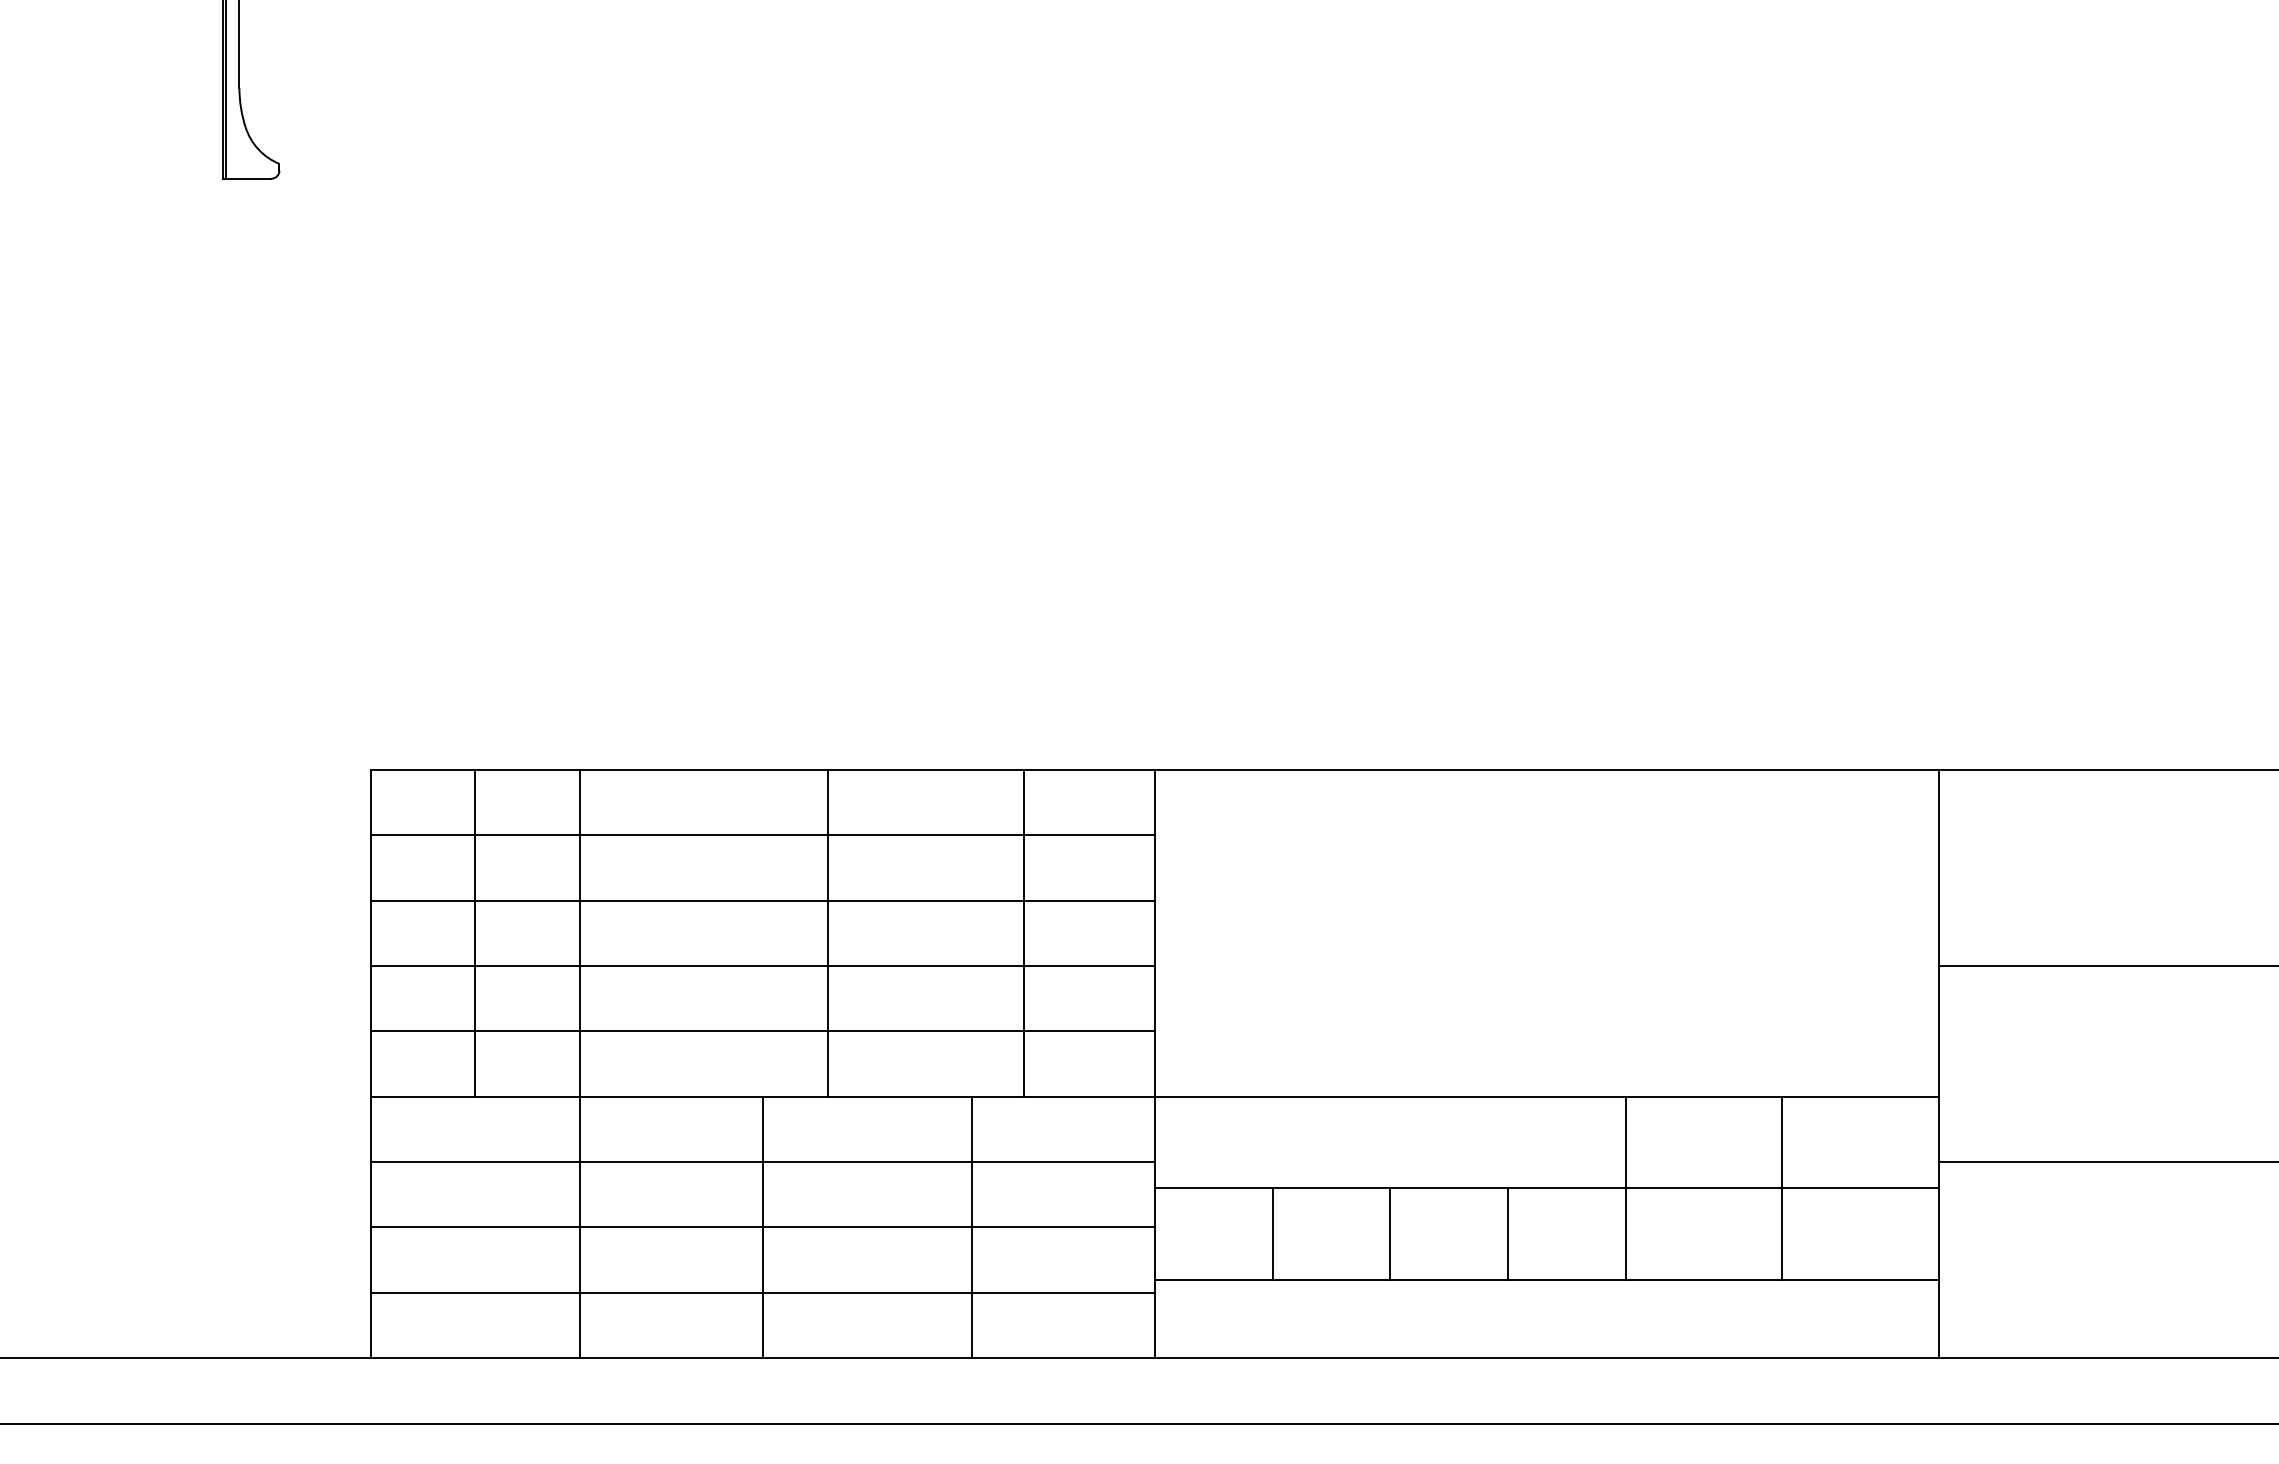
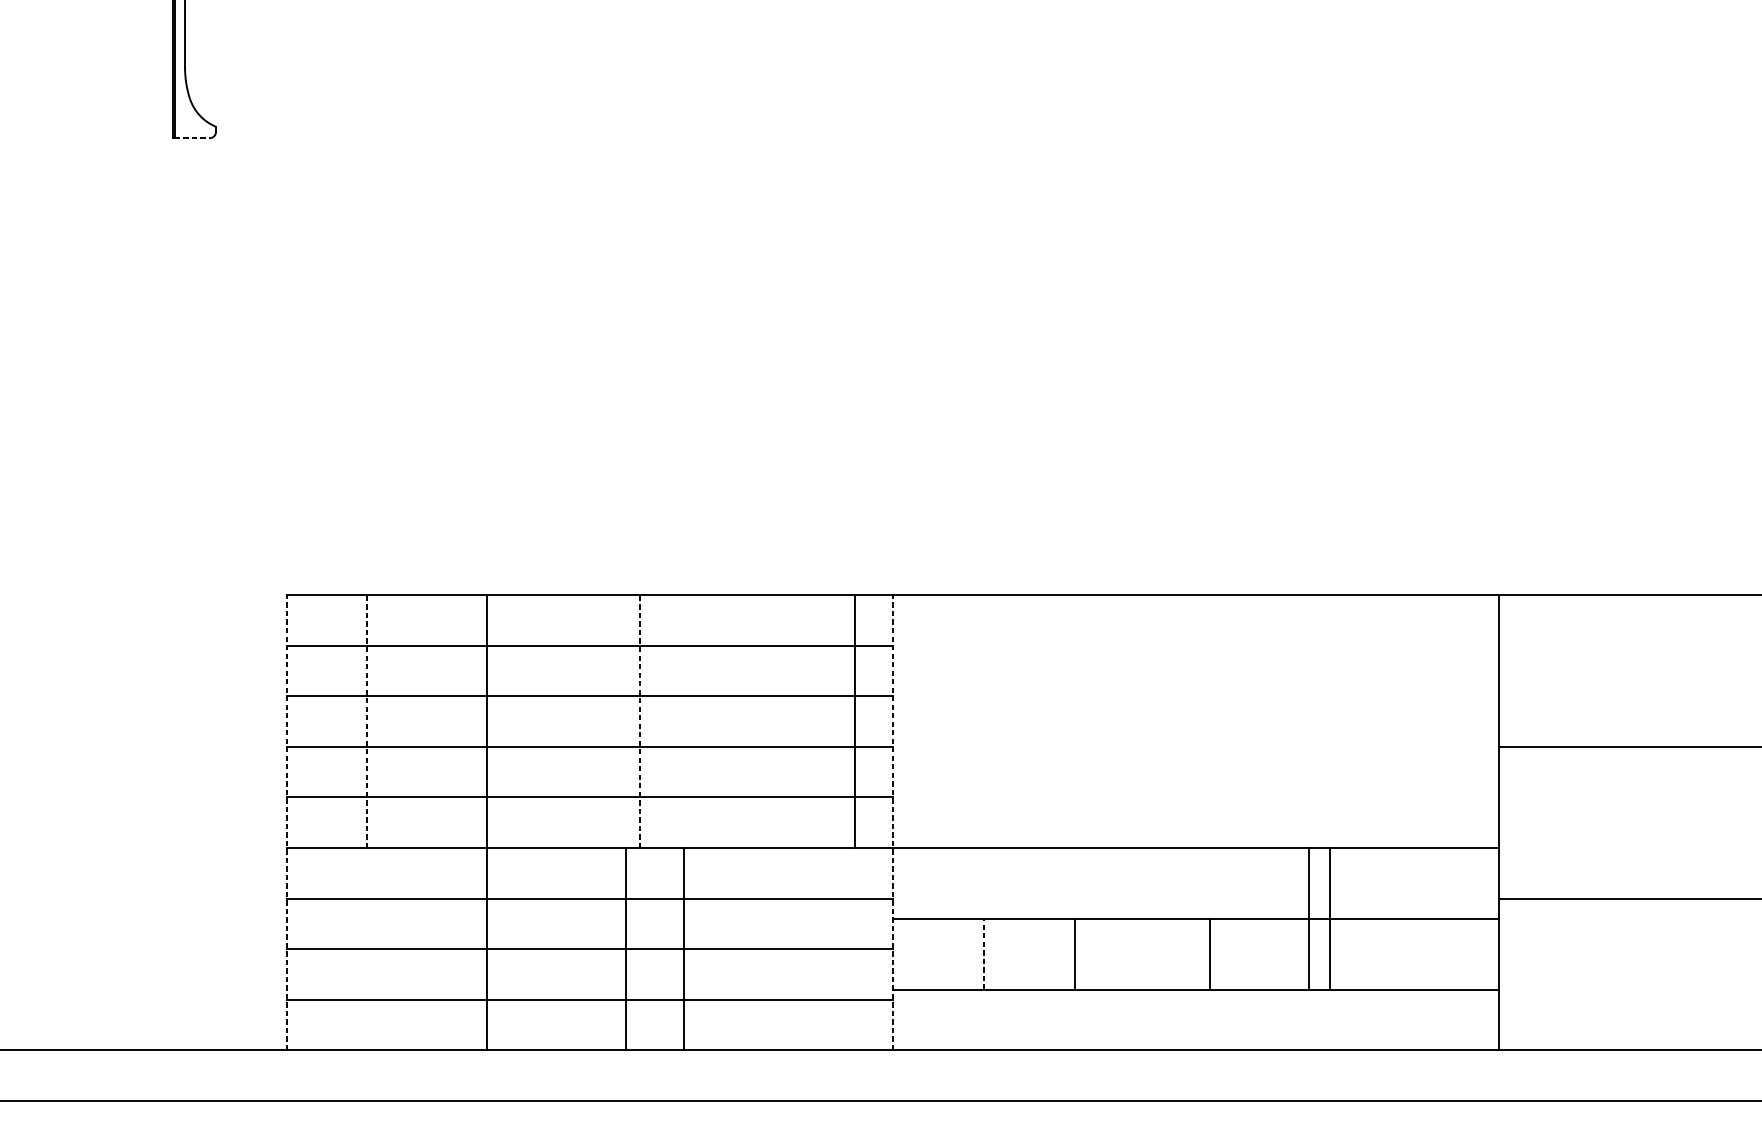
line: (248, 178) -> (192, 138), solid -> dashed
line: (475, 932) -> (367, 721), solid -> dashed
line: (828, 932) -> (640, 721), solid -> dashed
line: (1024, 932) -> (854, 721), moved
line: (370, 1063) -> (286, 822), solid -> dashed
line: (579, 1063) -> (486, 822), moved
line: (1155, 1063) -> (893, 822), solid -> dashed
line: (1625, 1187) -> (1308, 918), moved
line: (1782, 1187) -> (1330, 918), moved
line: (762, 1227) -> (625, 949), moved
line: (972, 1227) -> (684, 949), moved
line: (1507, 1233) -> (1209, 953), moved
line: (1272, 1234) -> (983, 954), solid -> dashed

